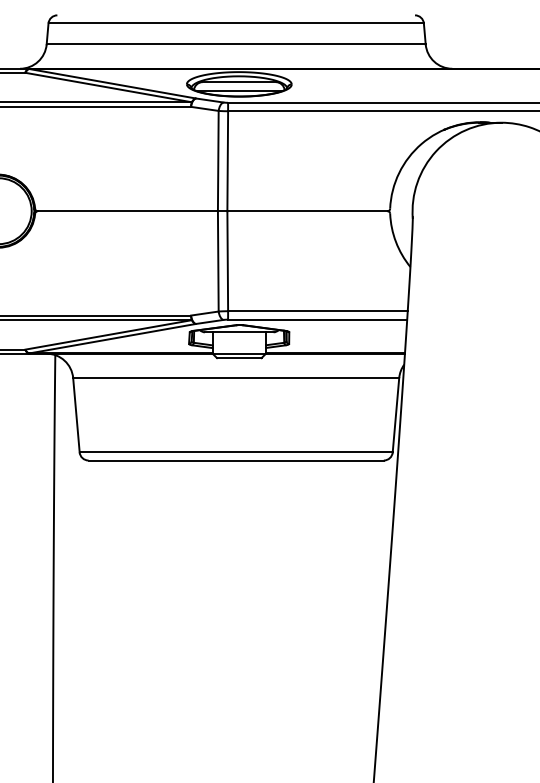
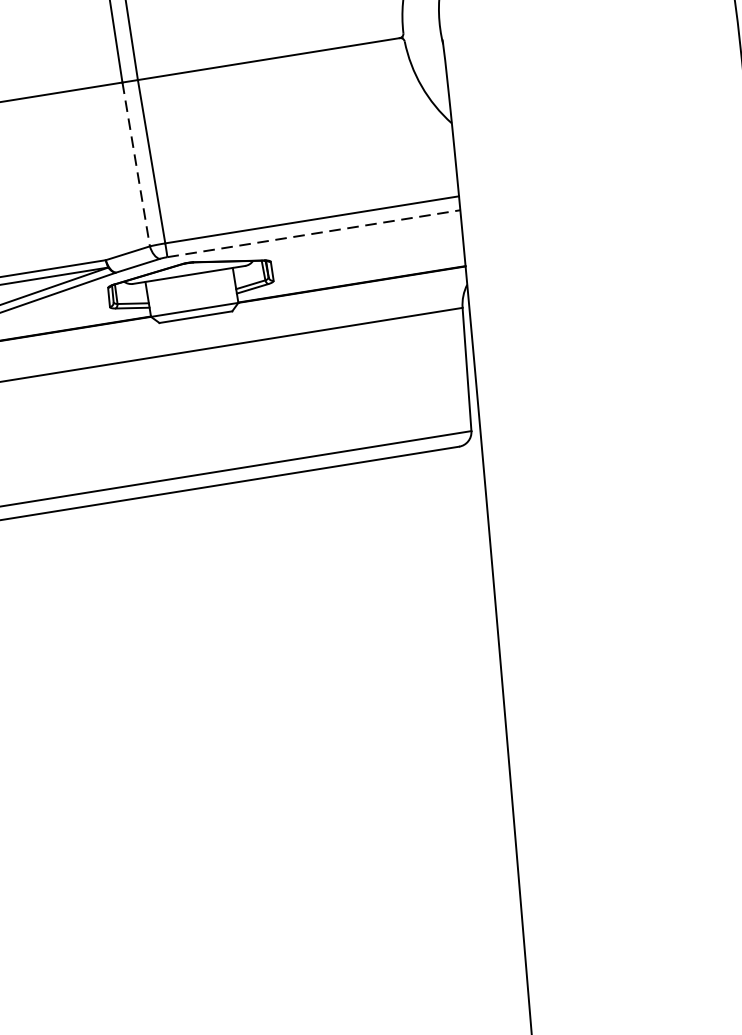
line: (218, 261) -> (136, 164), solid -> dashed
line: (317, 319) -> (313, 233), solid -> dashed

